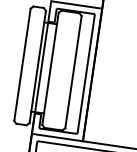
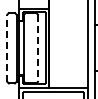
line: (22, 65) -> (7, 48), solid -> dashed
line: (72, 72) -> (37, 48), solid -> dashed

